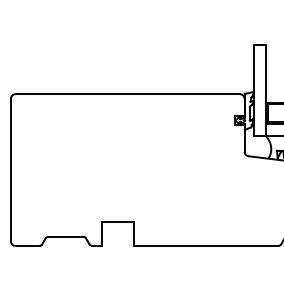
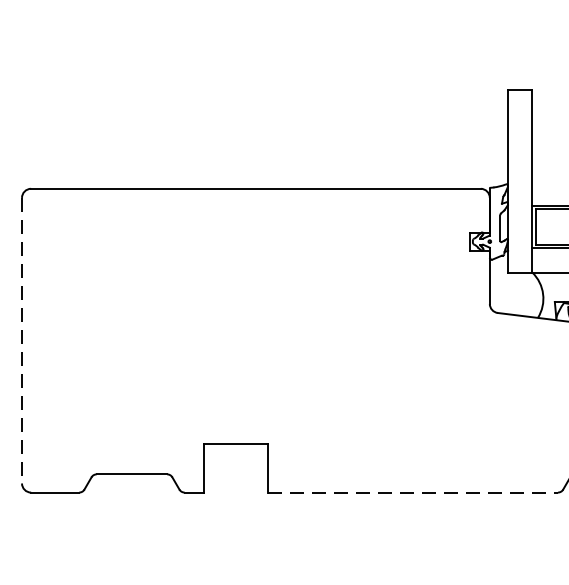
line: (10, 170) -> (21, 341), solid -> dashed
line: (206, 245) -> (413, 491), solid -> dashed

